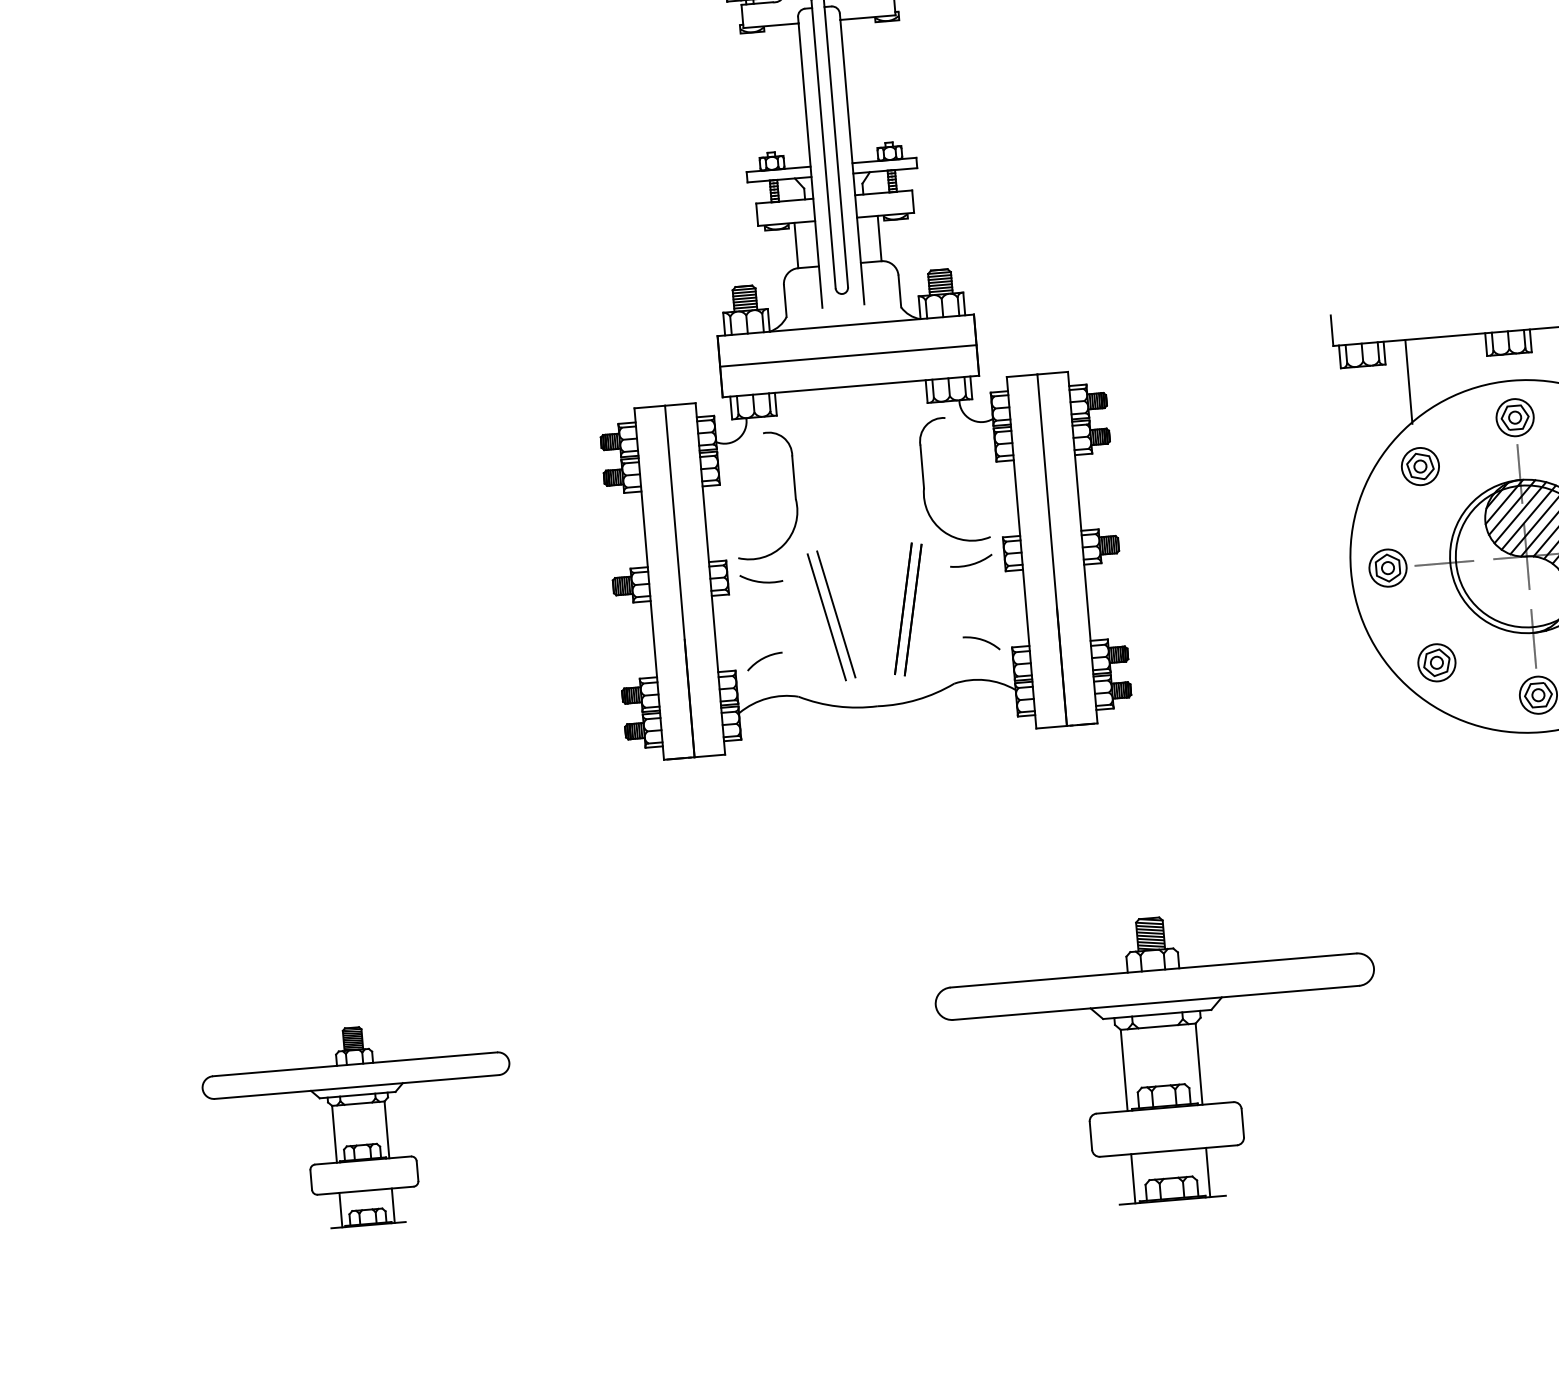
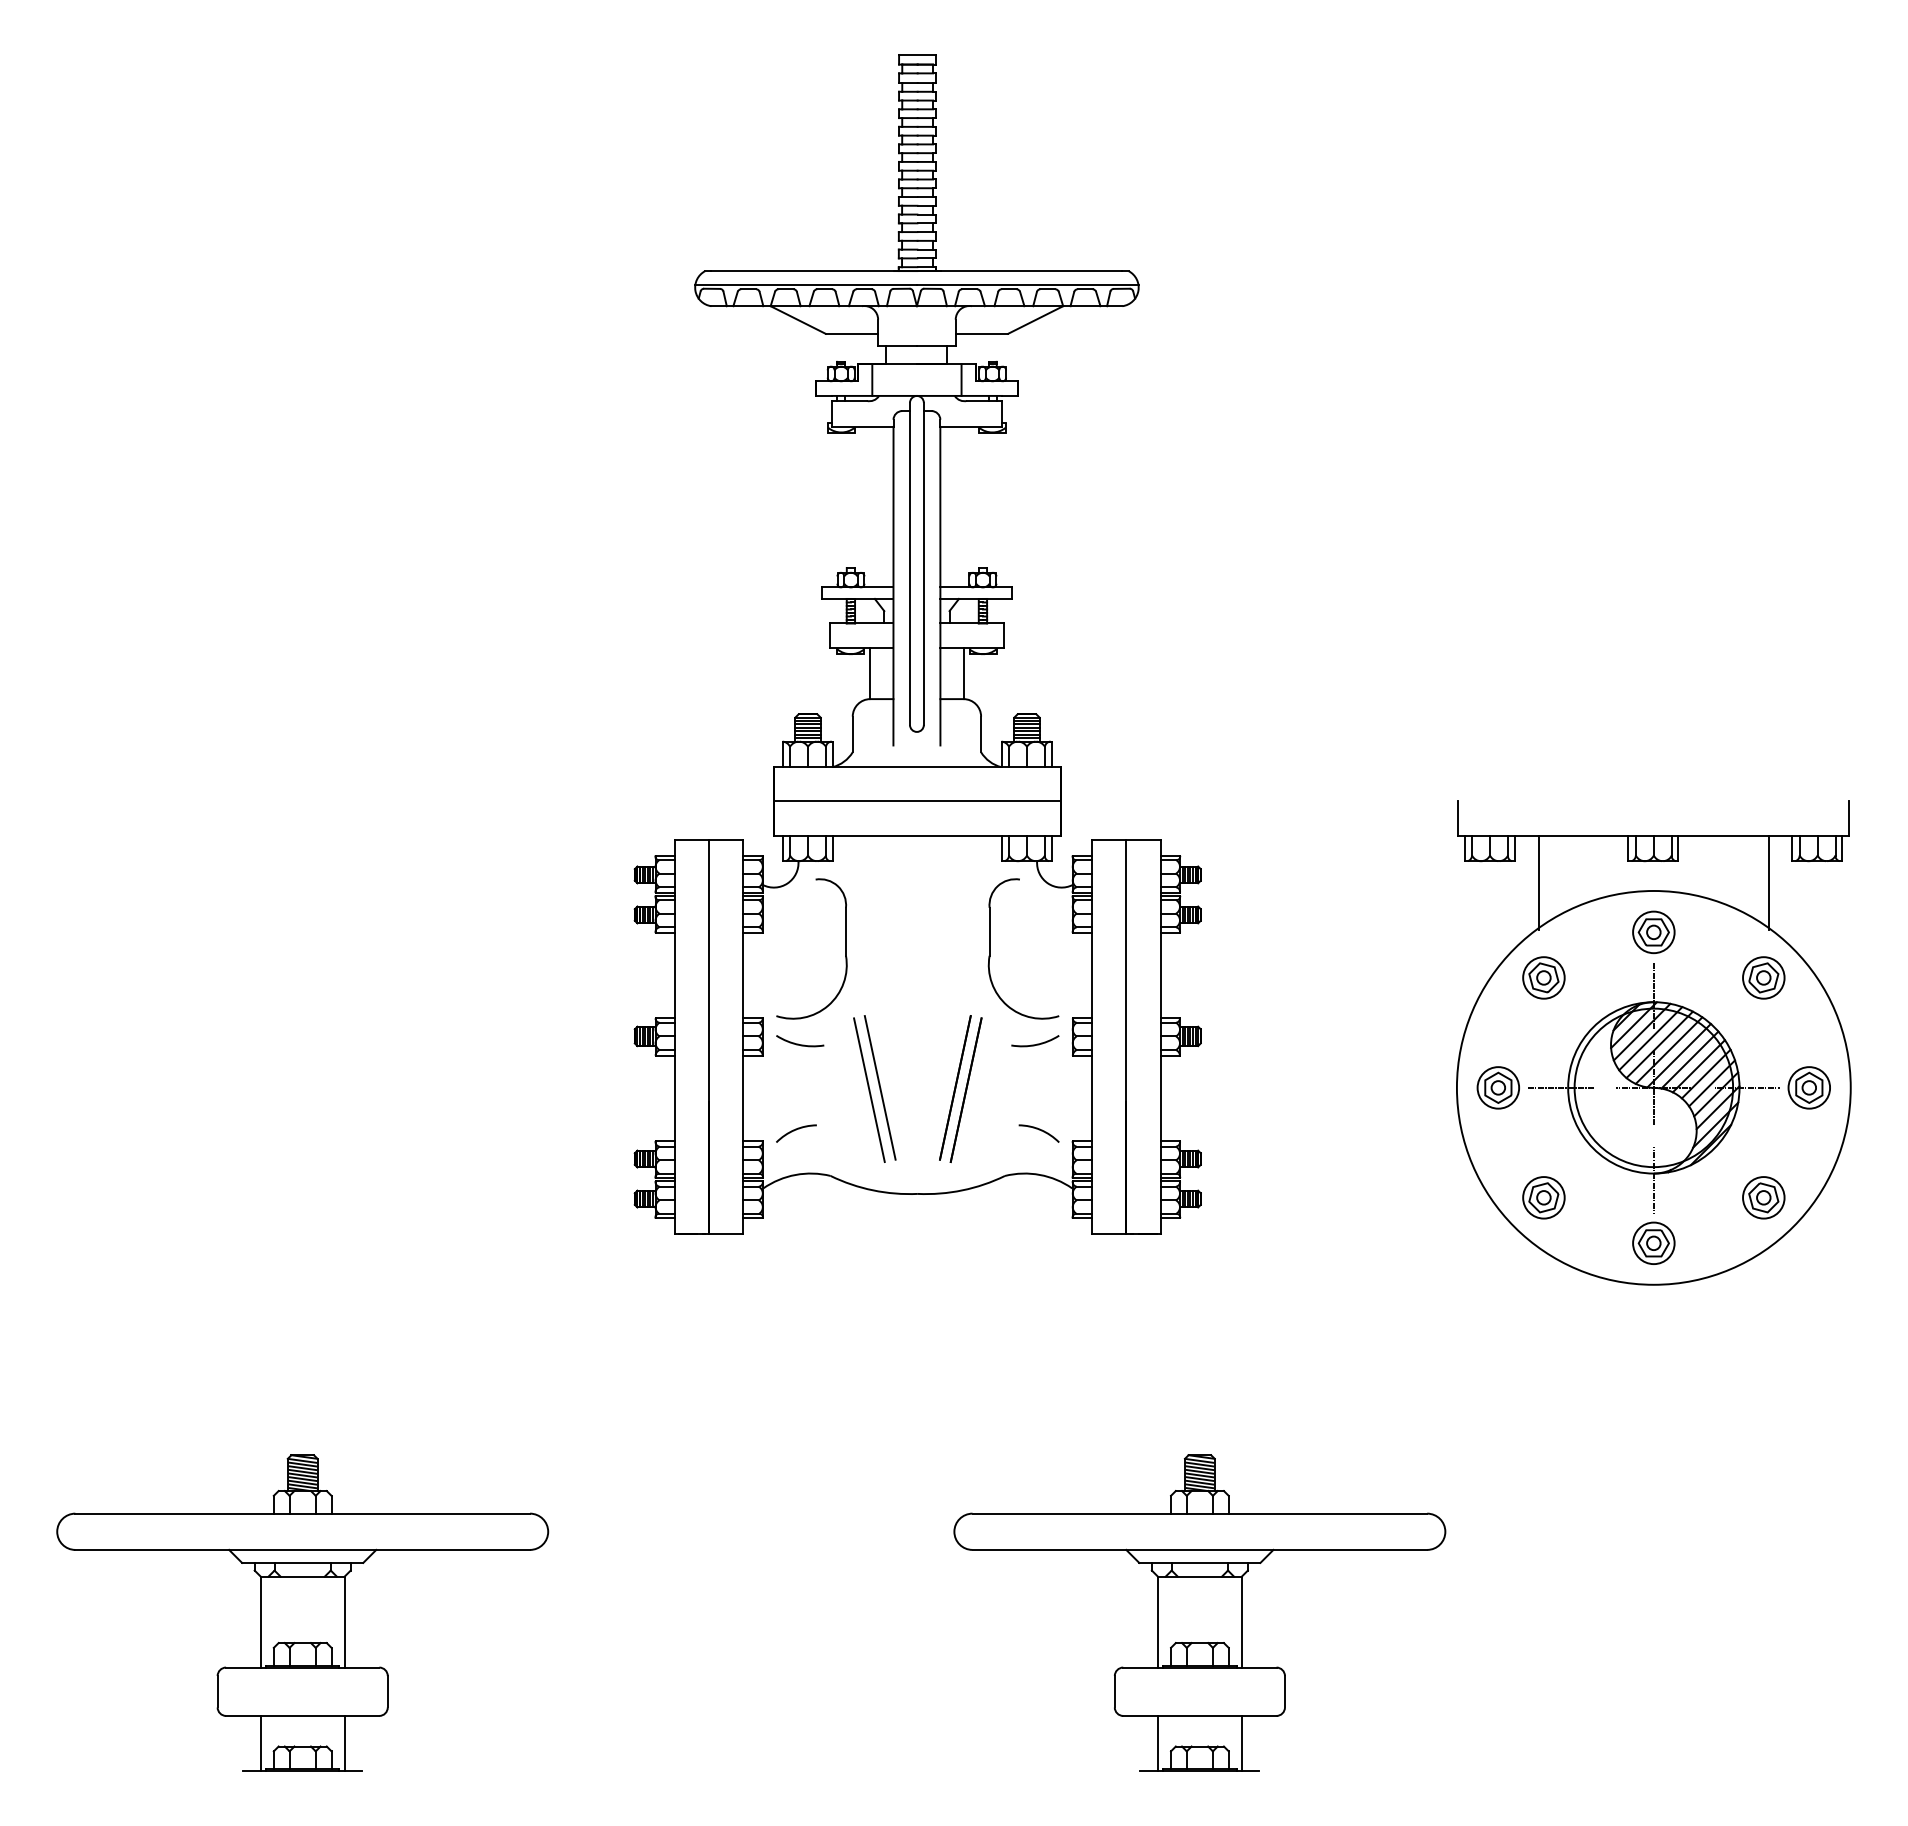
part: (359, 1125) -> (302, 1612), size x1.43

